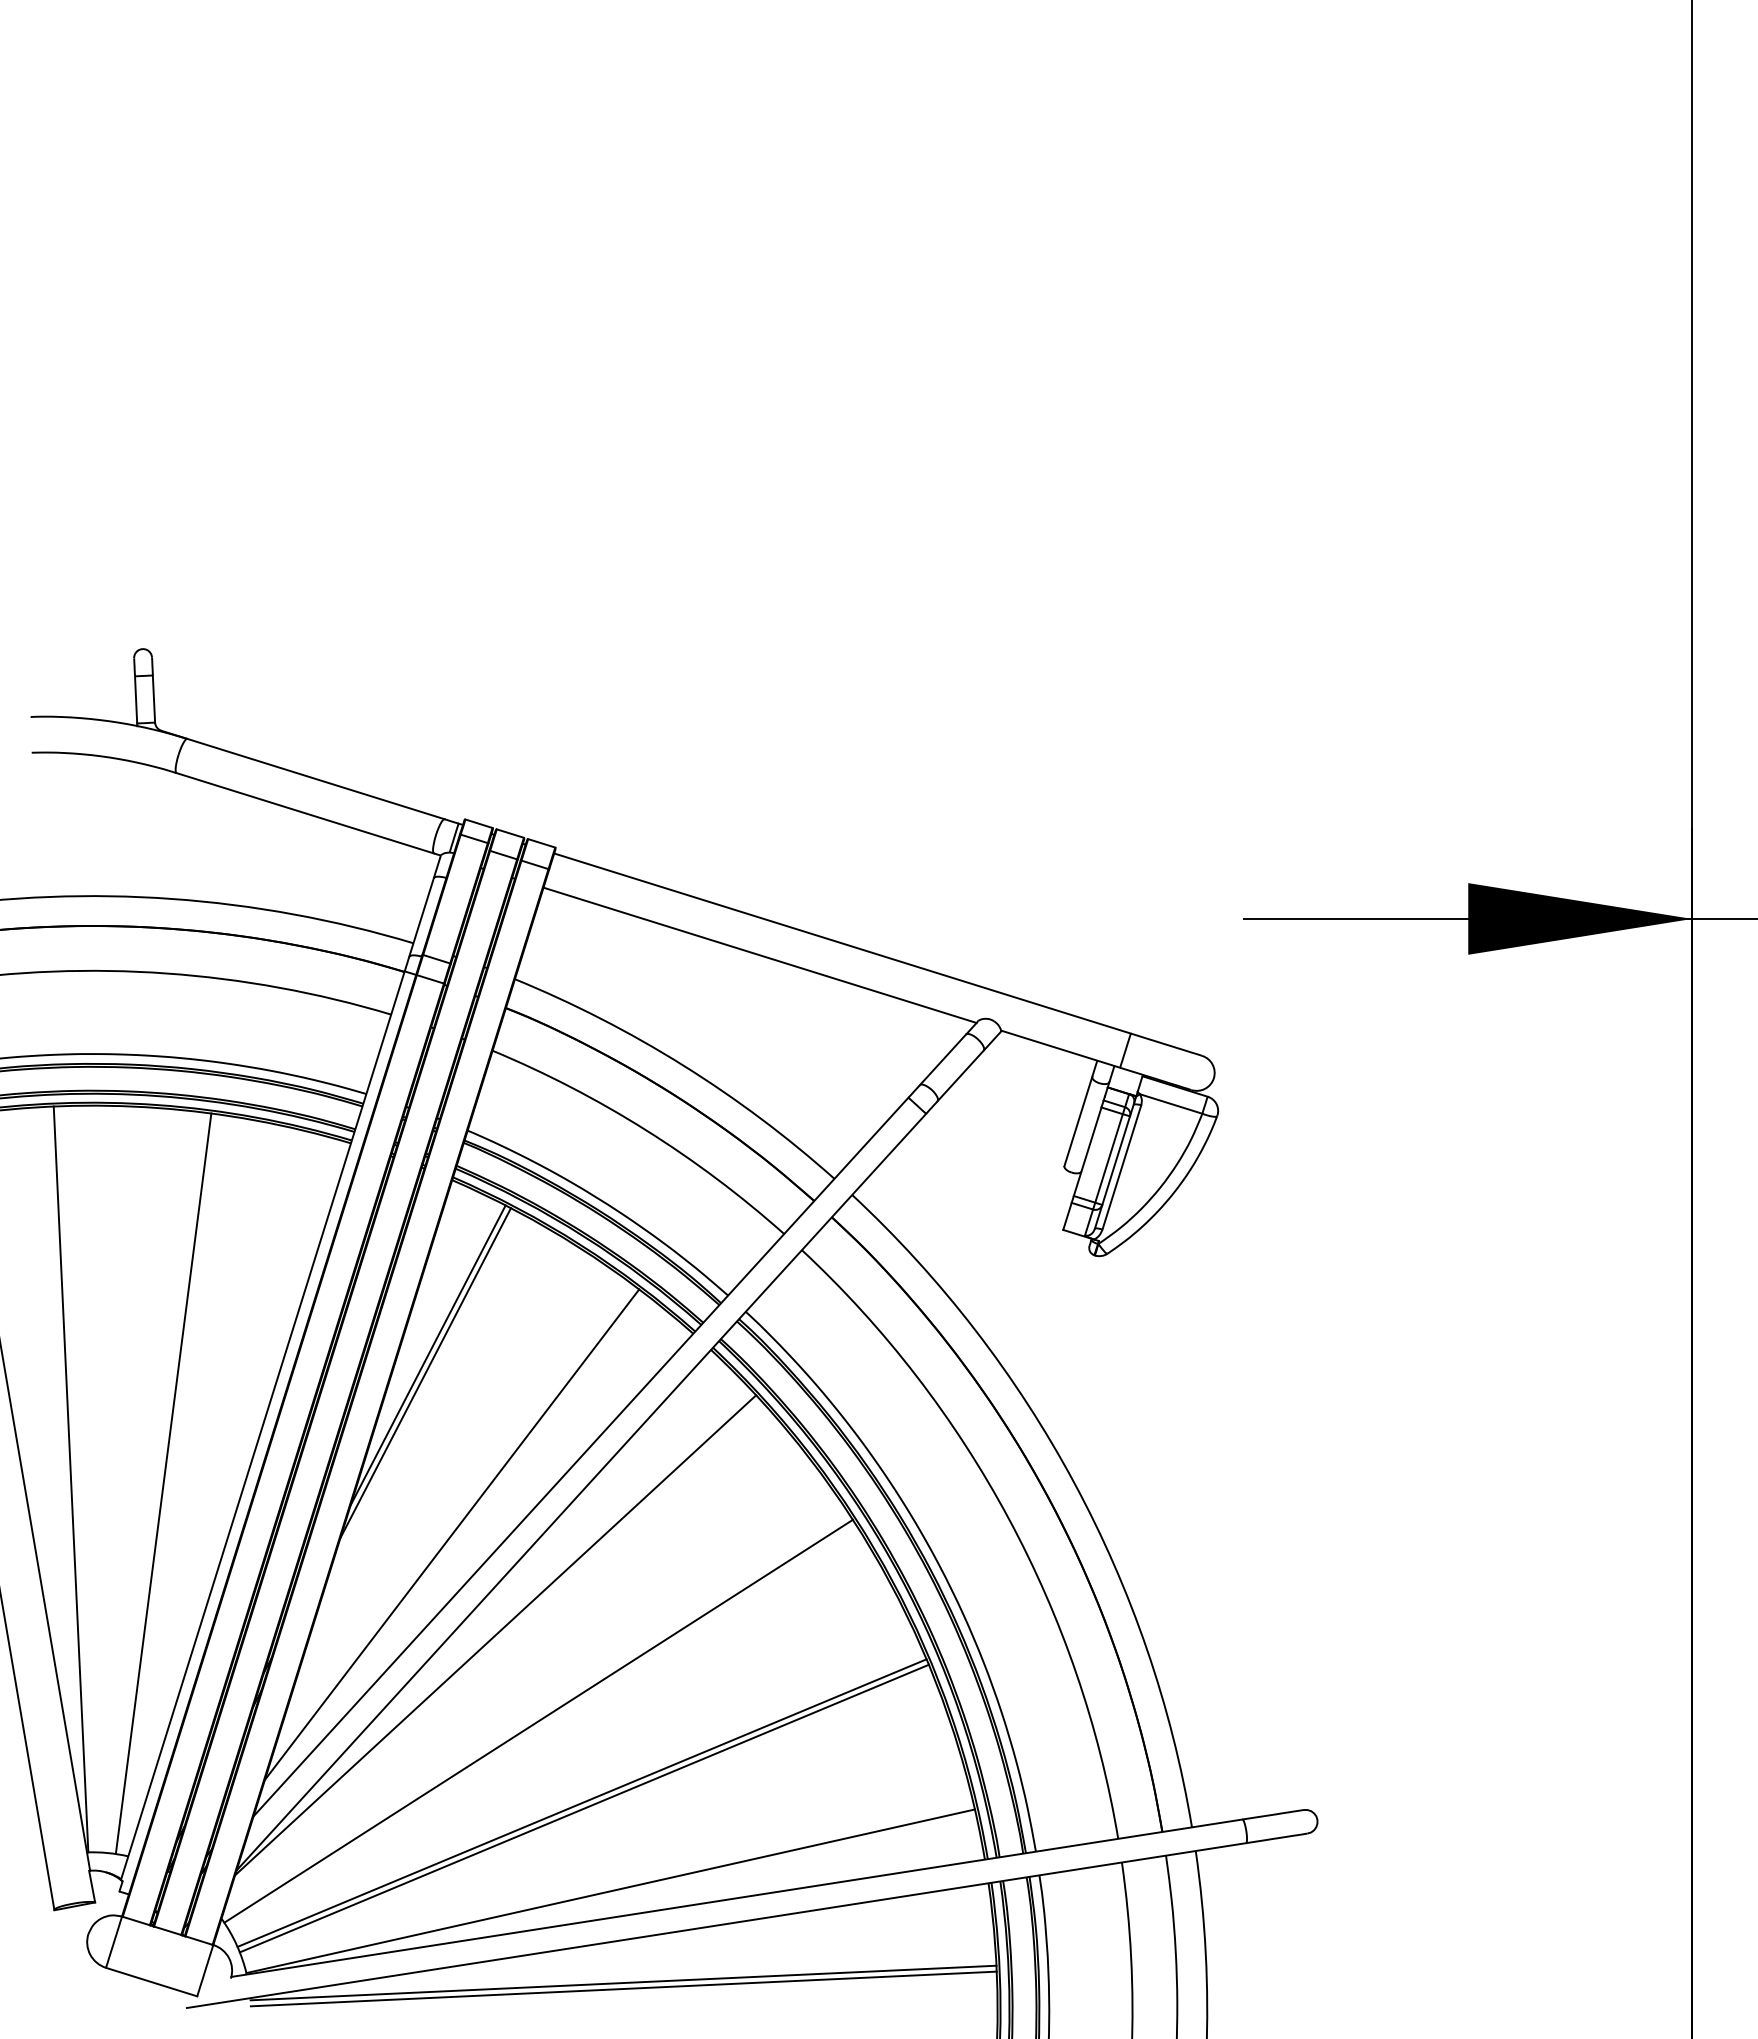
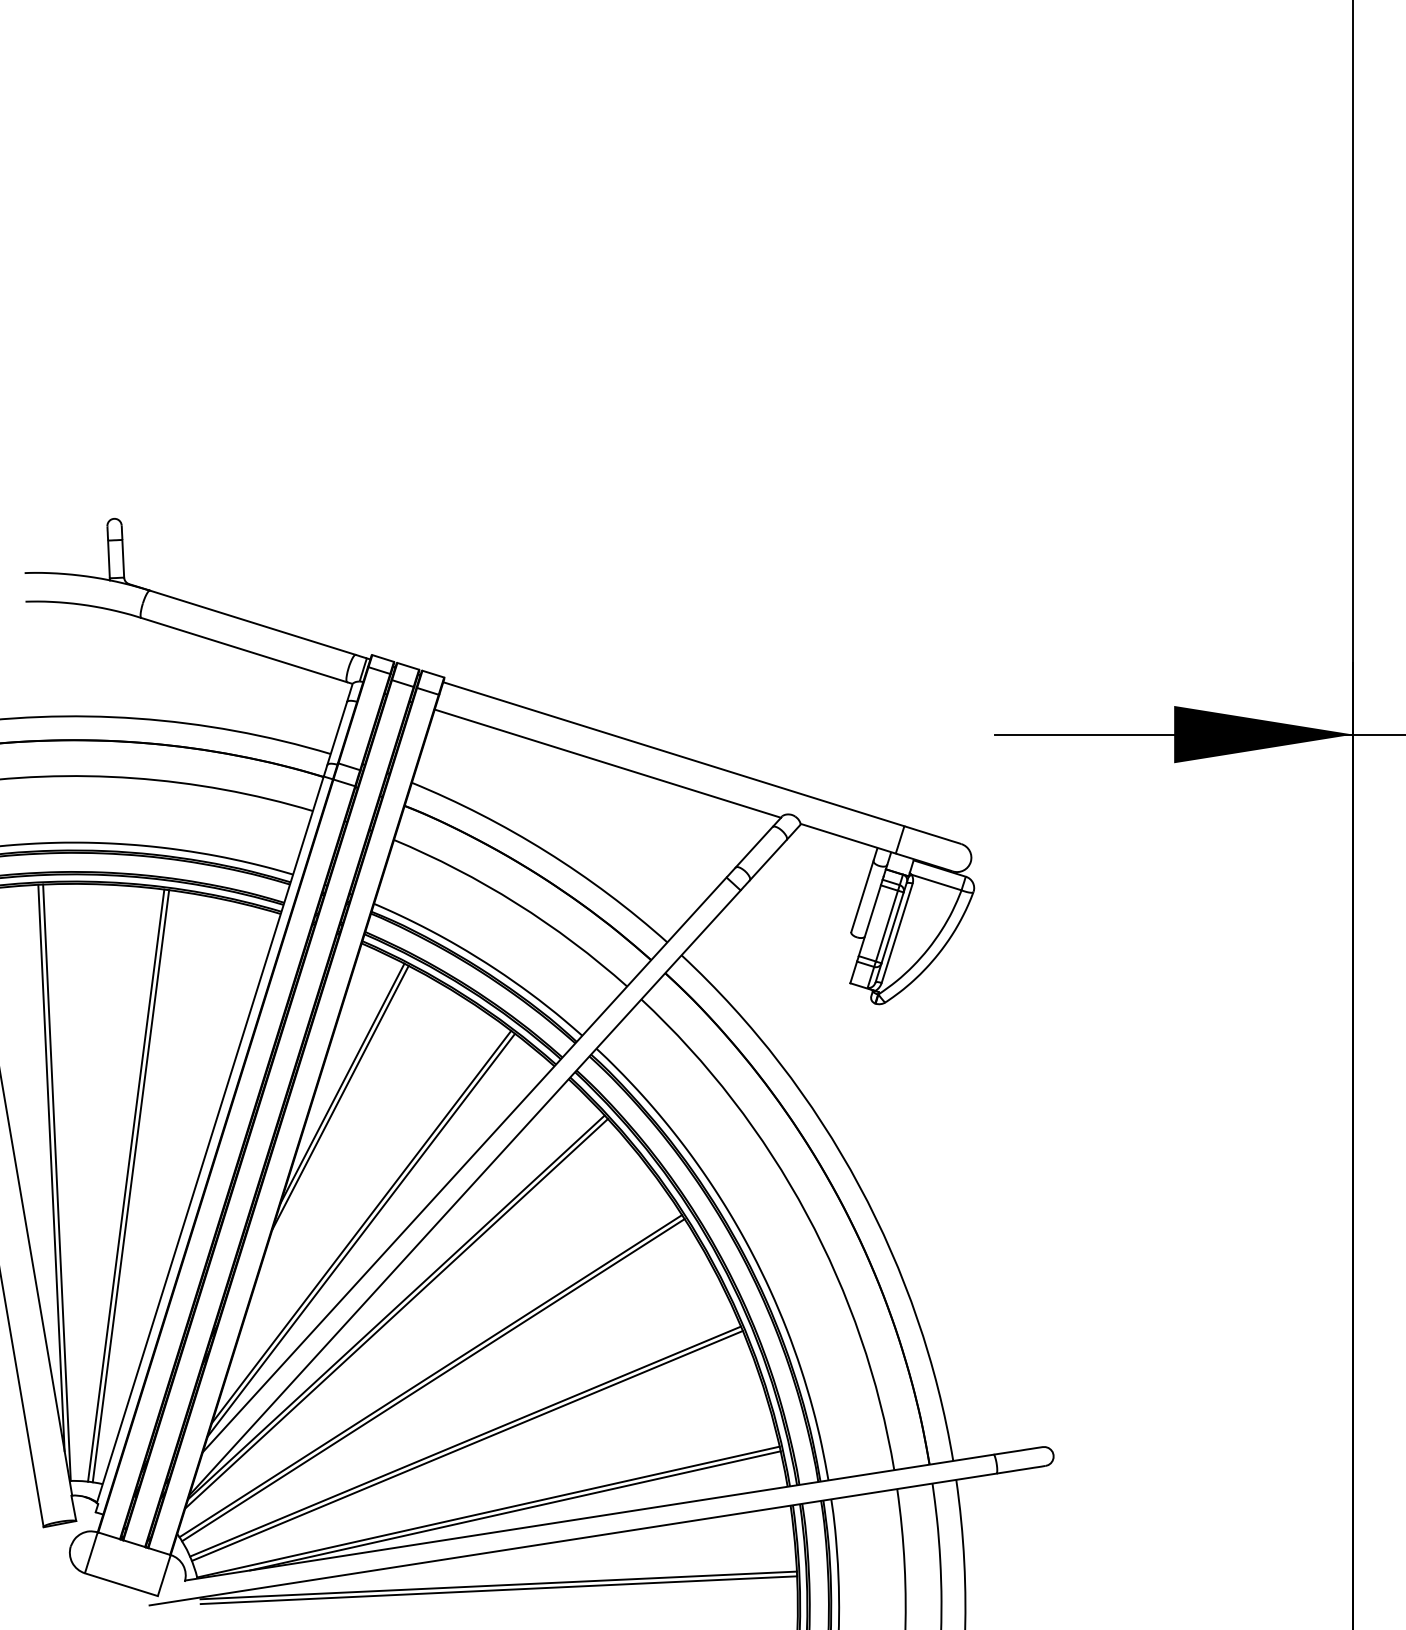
line: (63, 1460) -> (50, 1167), added
line: (157, 1482) -> (126, 1185), added
line: (451, 1544) -> (361, 1234), added
line: (495, 1642) -> (396, 1313), added
line: (541, 1725) -> (433, 1379), added
line: (644, 1889) -> (515, 1510), added

